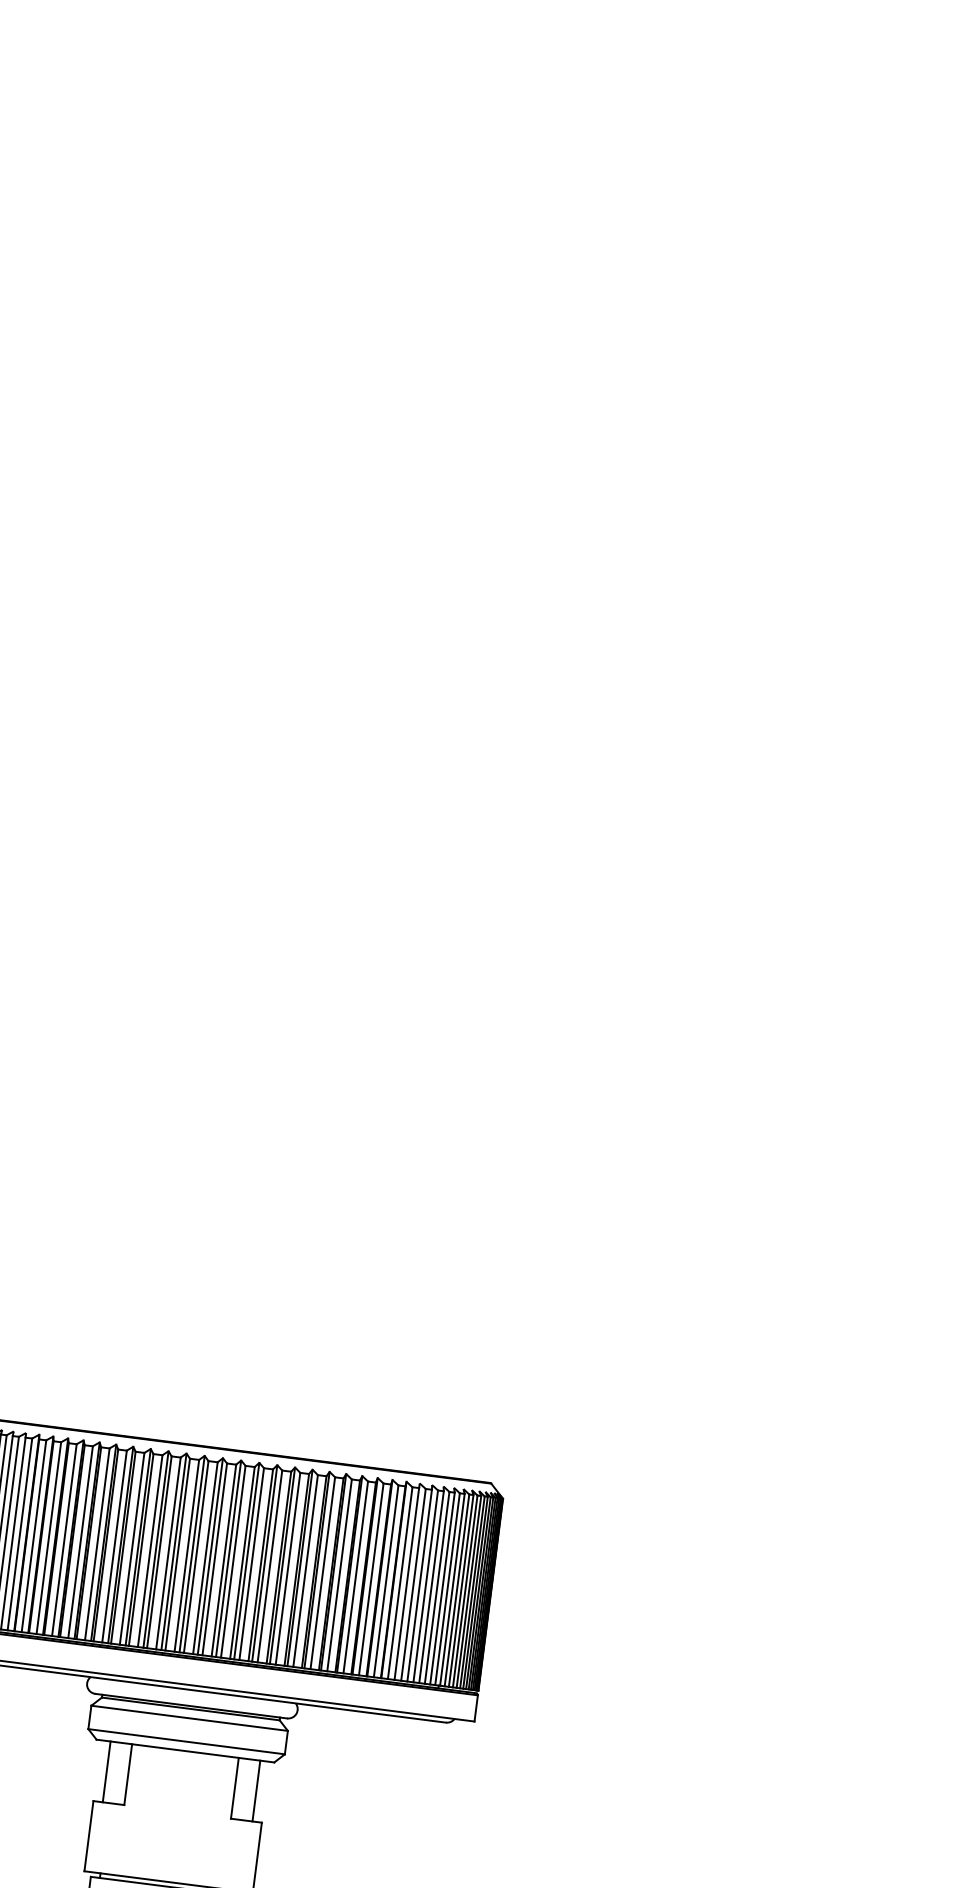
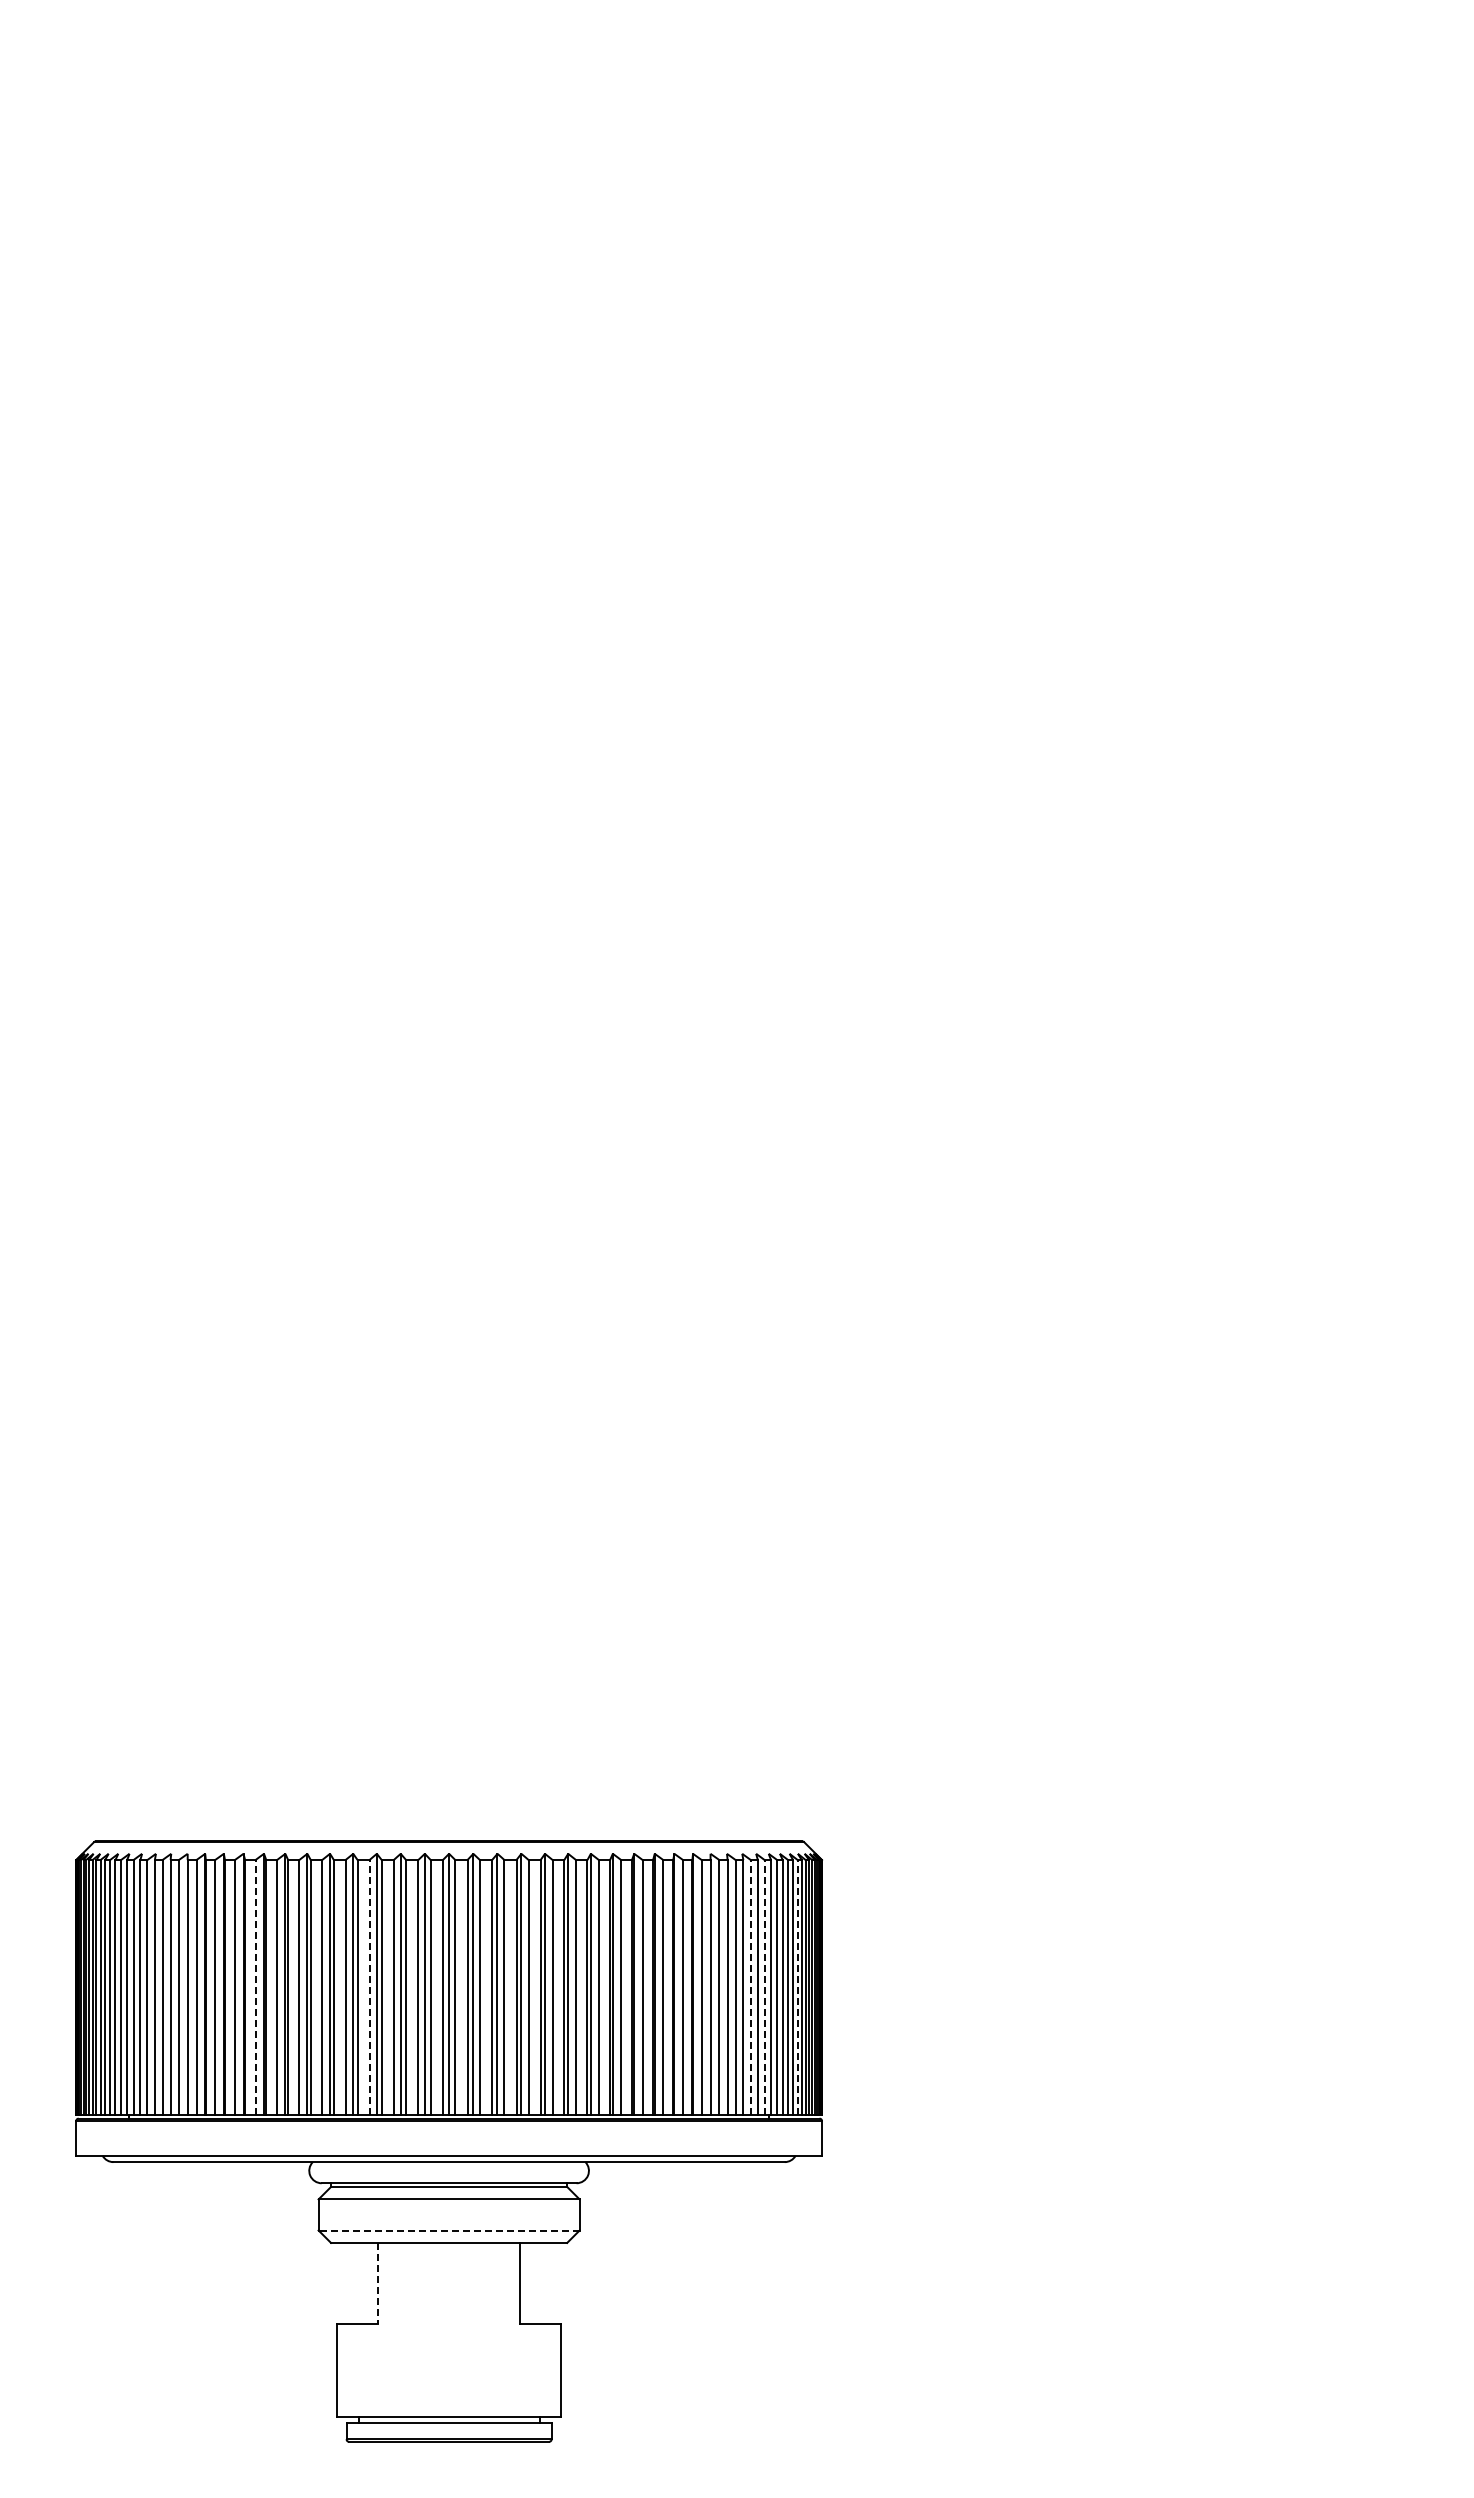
line: (64, 1539) -> (255, 1986), solid -> dashed
line: (150, 1550) -> (369, 1986), solid -> dashed
line: (437, 1587) -> (750, 1986), solid -> dashed
line: (447, 1588) -> (764, 1986), solid -> dashed
line: (472, 1591) -> (797, 1986), solid -> dashed
line: (186, 1741) -> (449, 2230), solid -> dashed
line: (106, 1771) -> (349, 2282), removed
line: (128, 1774) -> (378, 2283), solid -> dashed
line: (256, 1790) -> (548, 2282), removed

